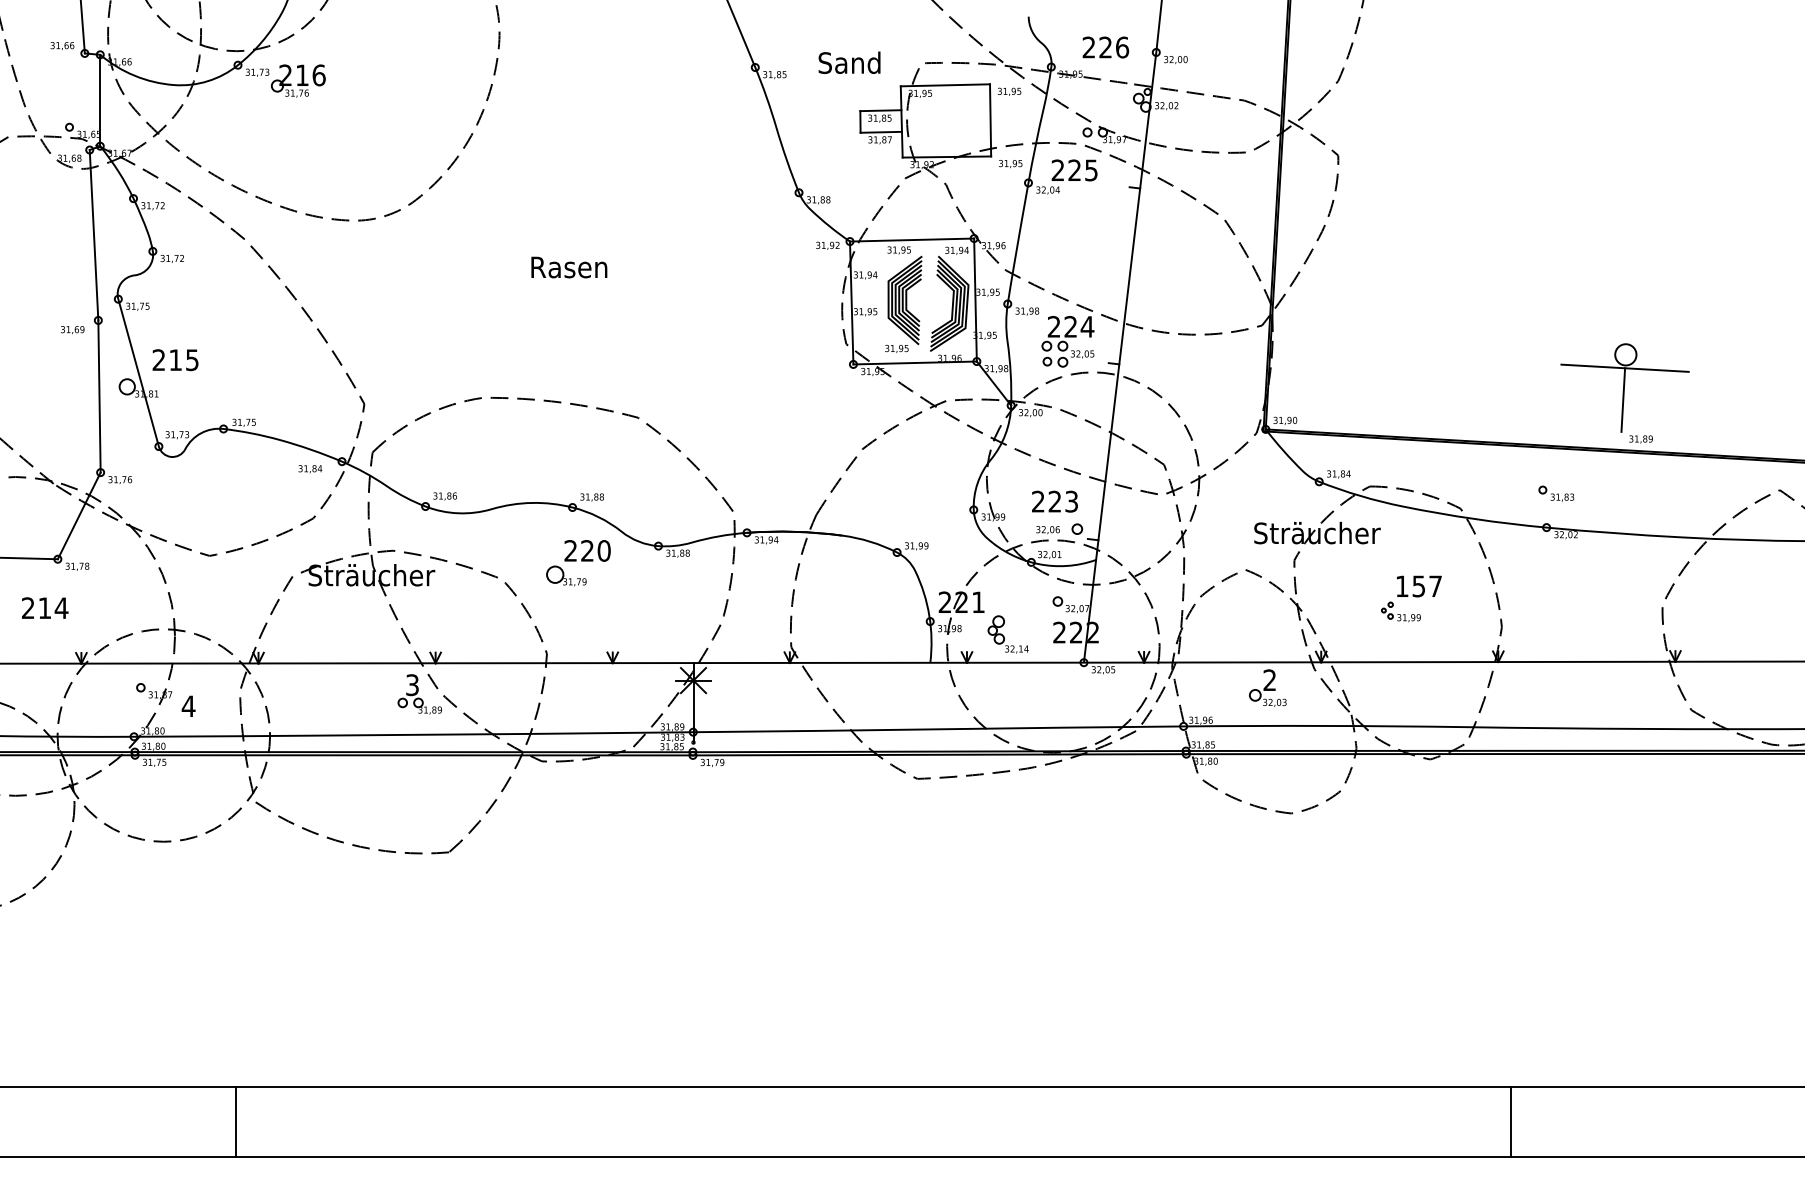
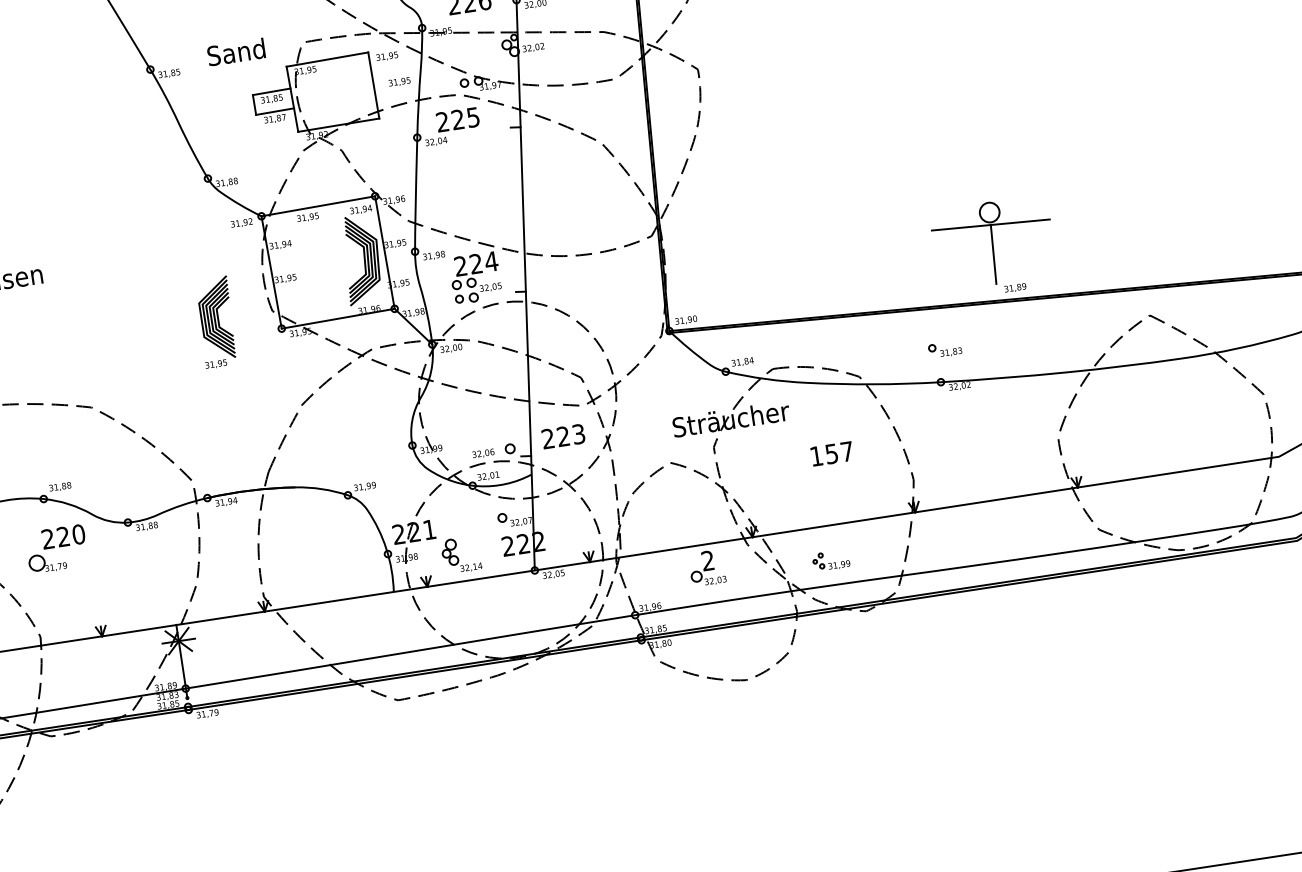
text: (1010, 164) -> (399, 82), moved
part: (903, 303) -> (215, 321), moved
text: (1054, 501) -> (562, 436), moved
part: (1400, 611) -> (830, 560), moved

